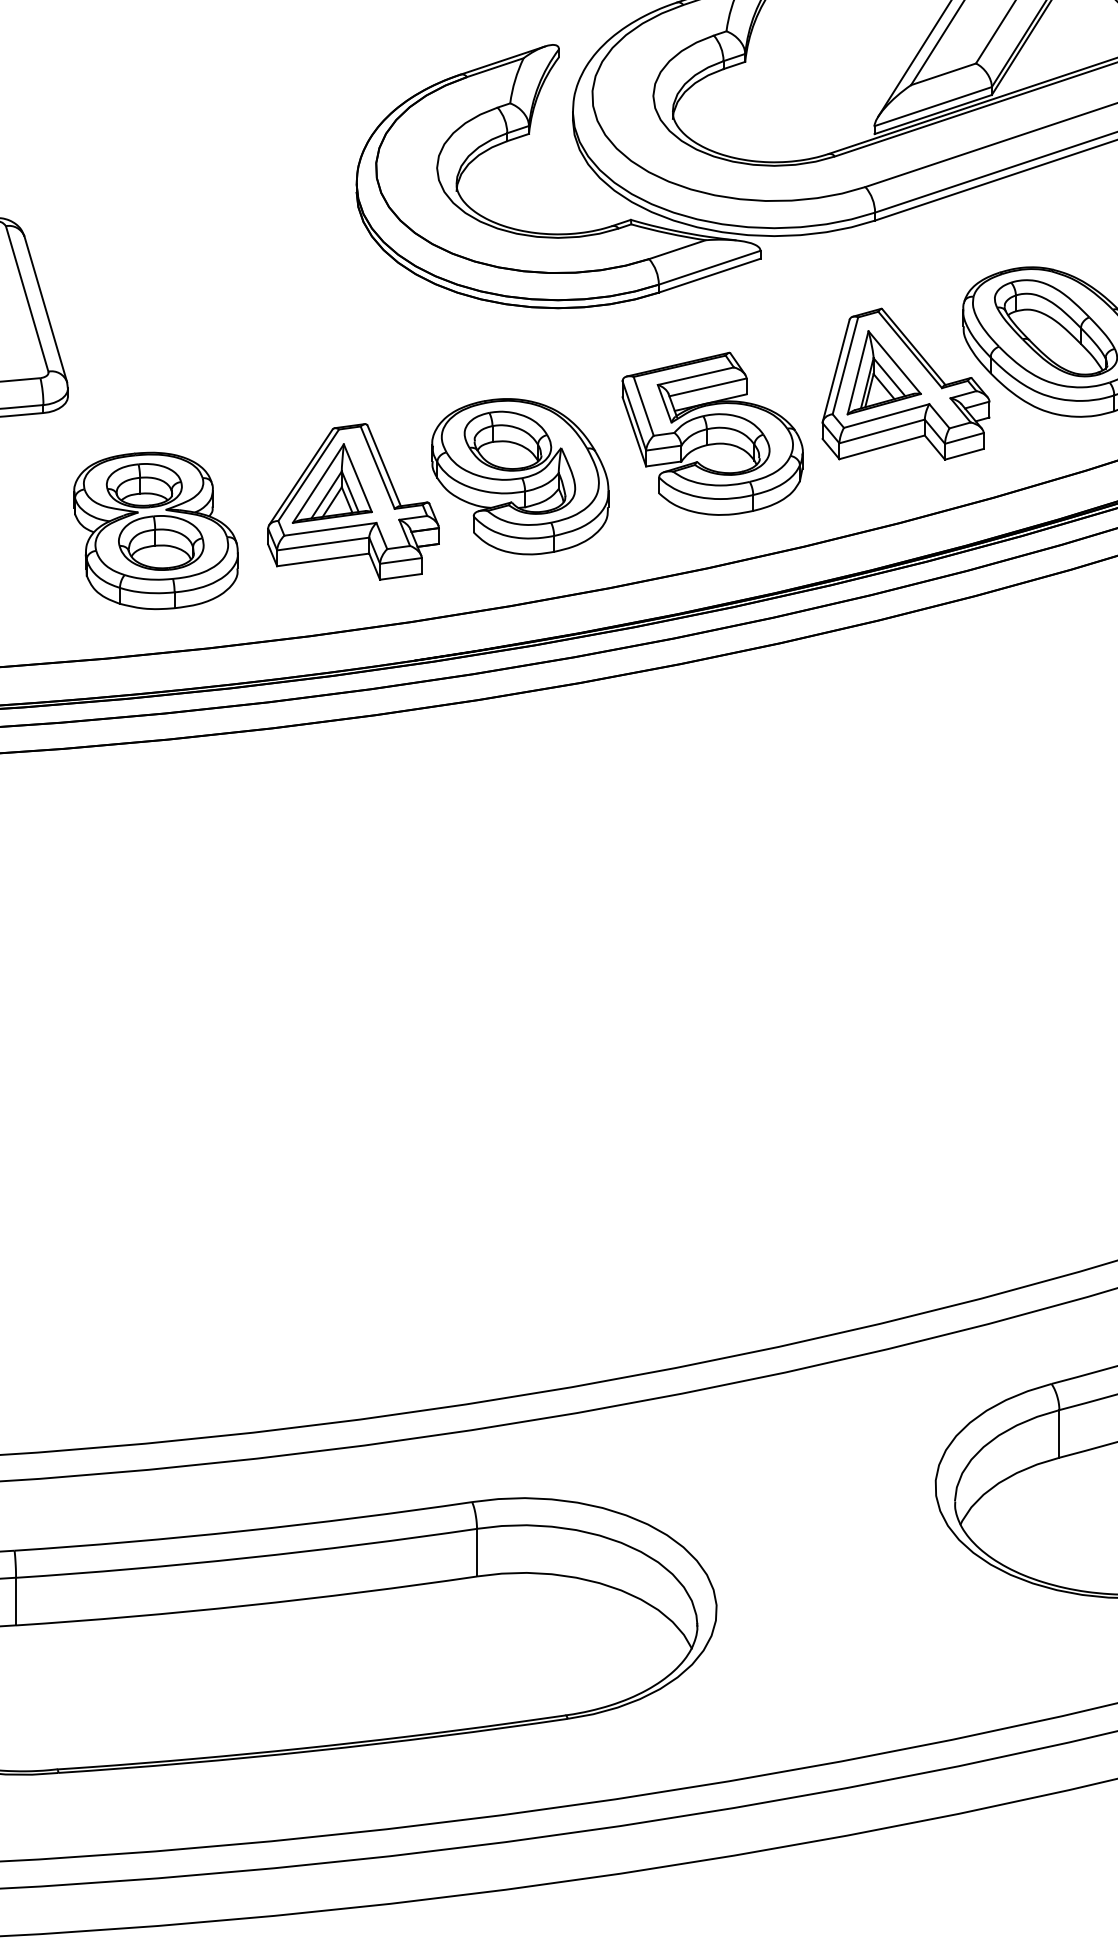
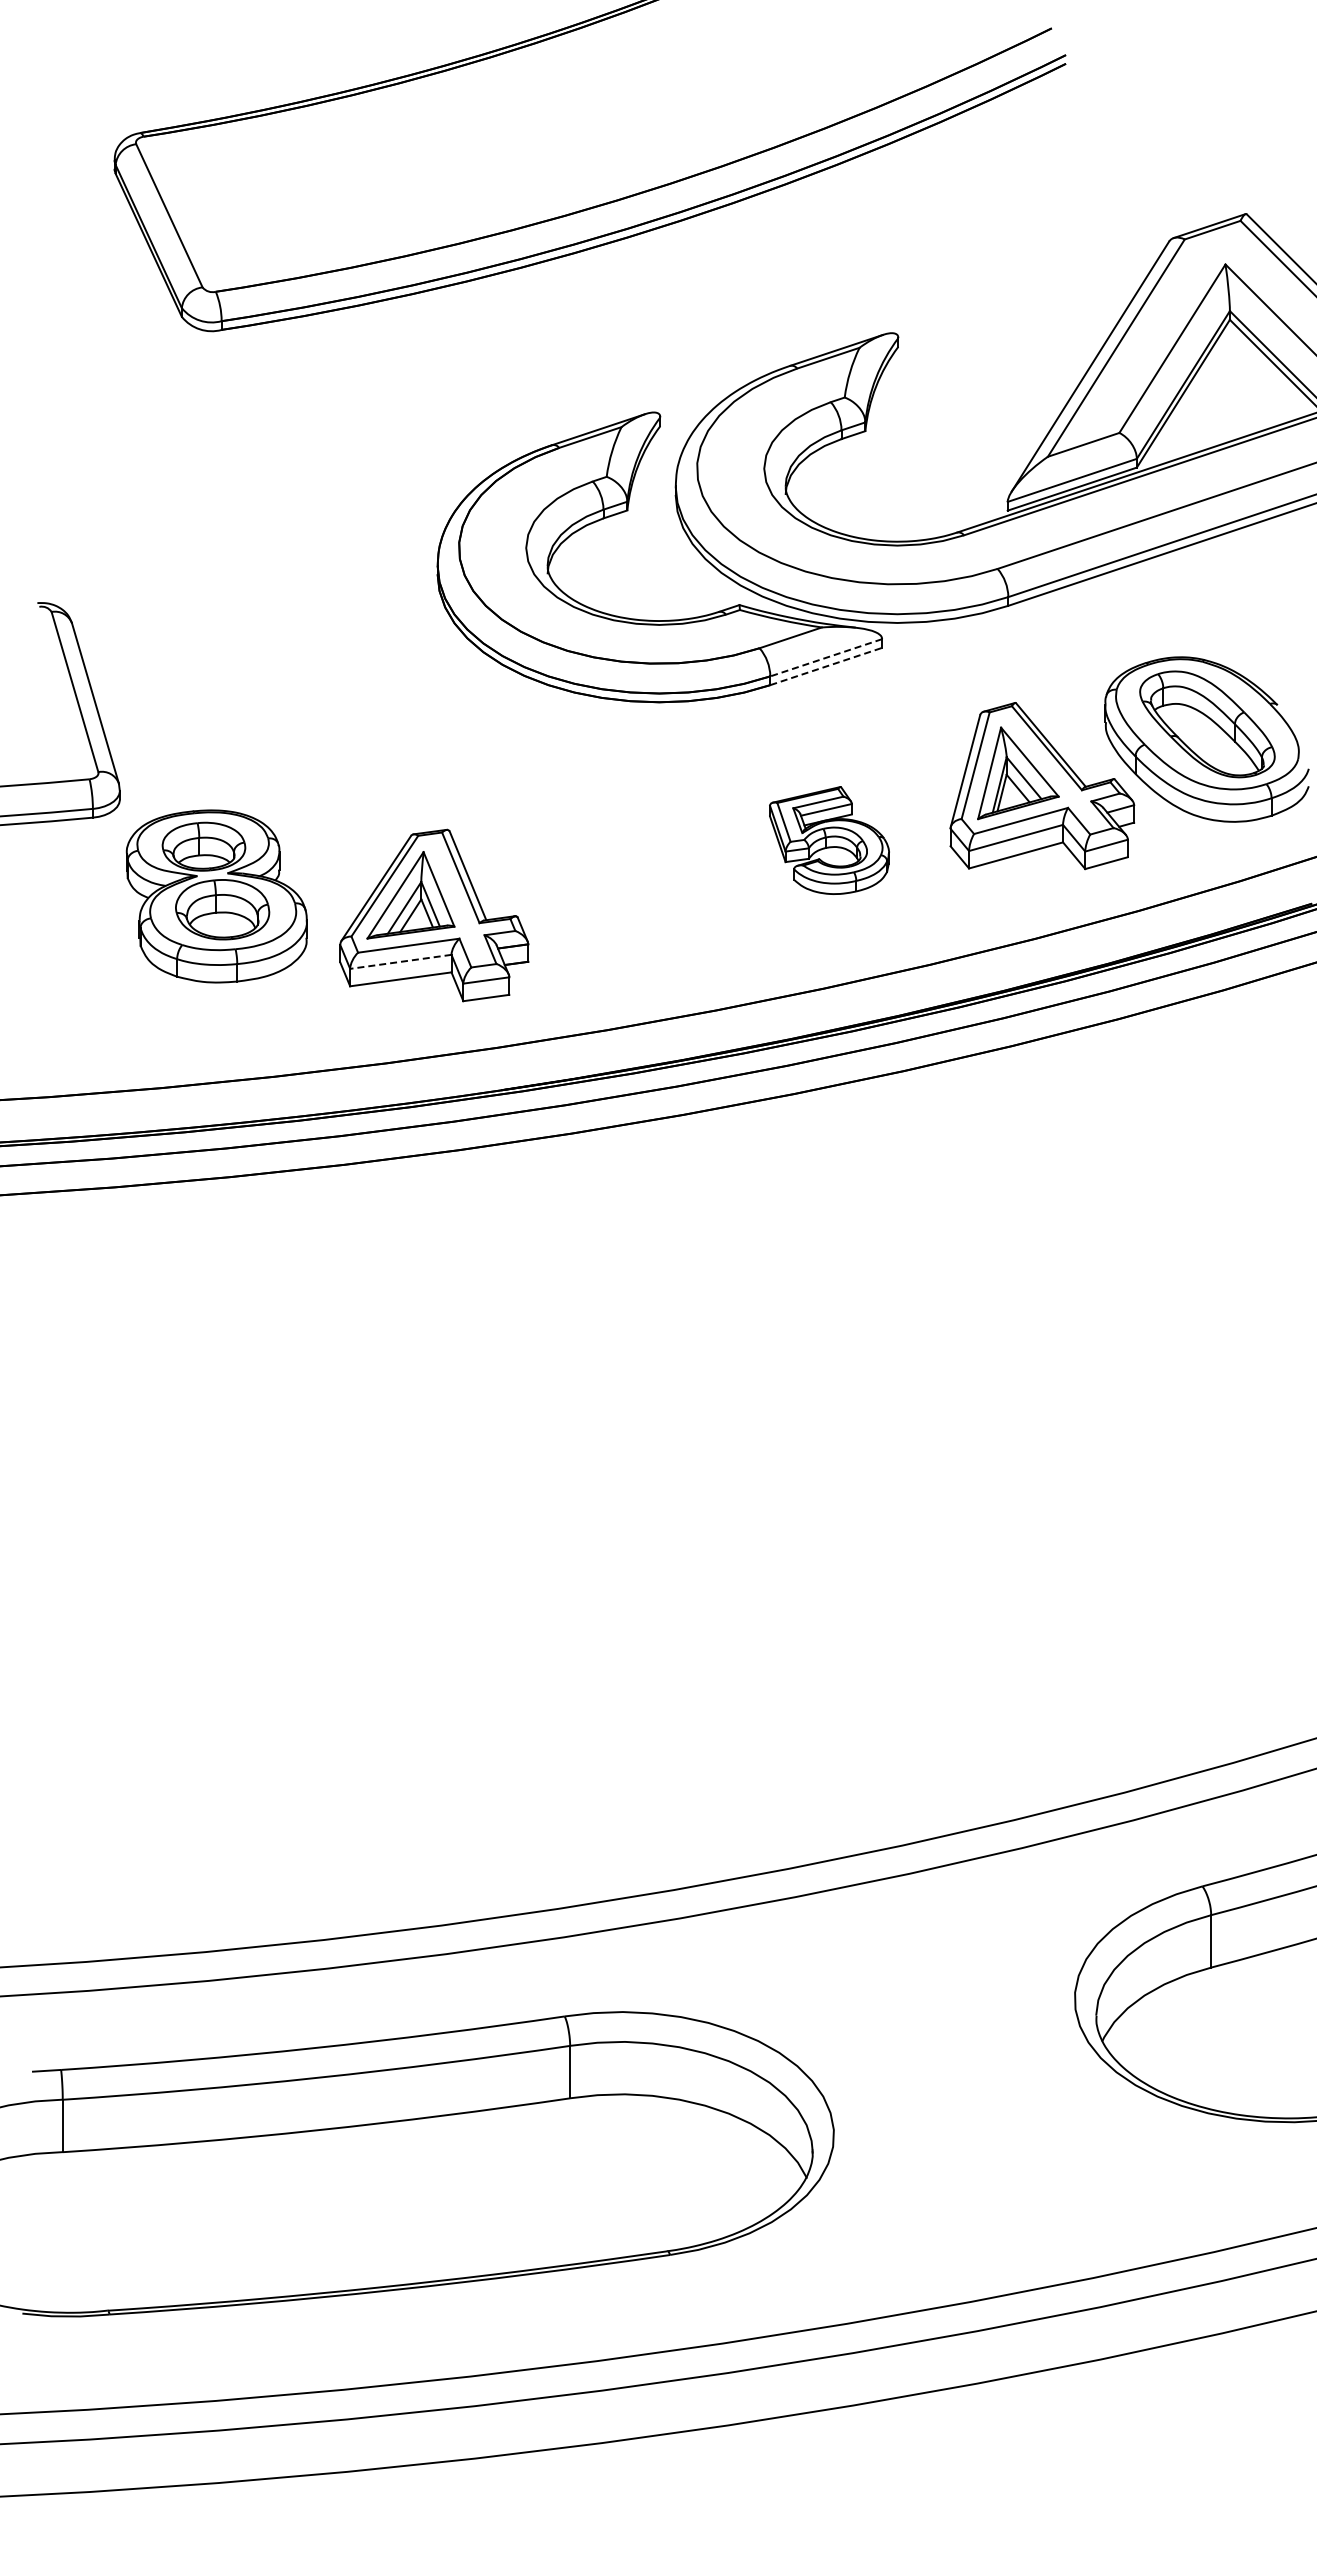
line: (709, 267) -> (826, 657), solid -> dashed
line: (709, 275) -> (826, 666), solid -> dashed
part: (712, 433) -> (829, 840), size x0.6
part: (520, 476) -> (617, 887), removed
part: (155, 530) -> (216, 896), moved
line: (322, 543) -> (400, 961), solid -> dashed

